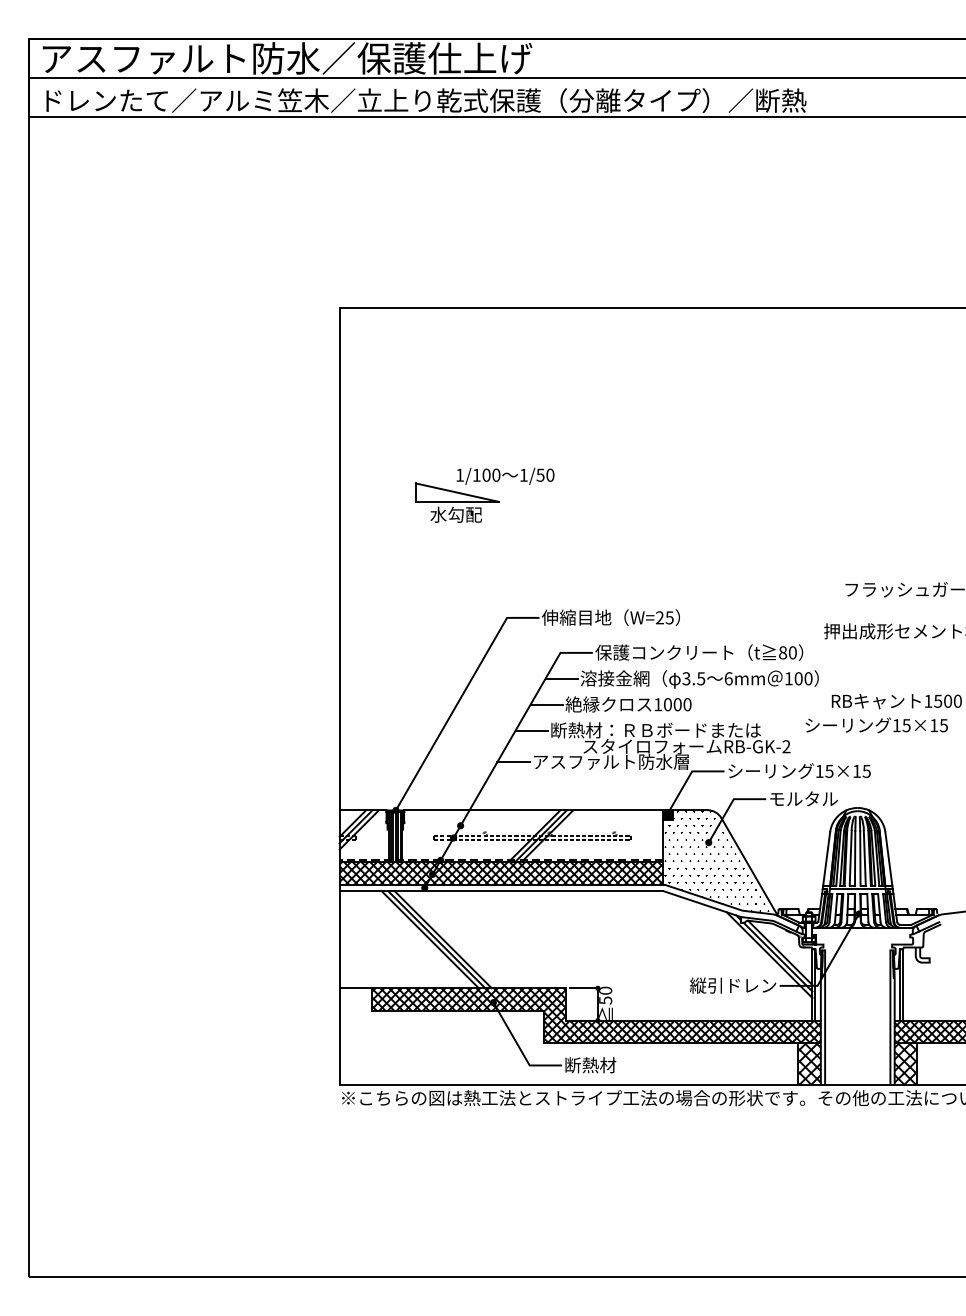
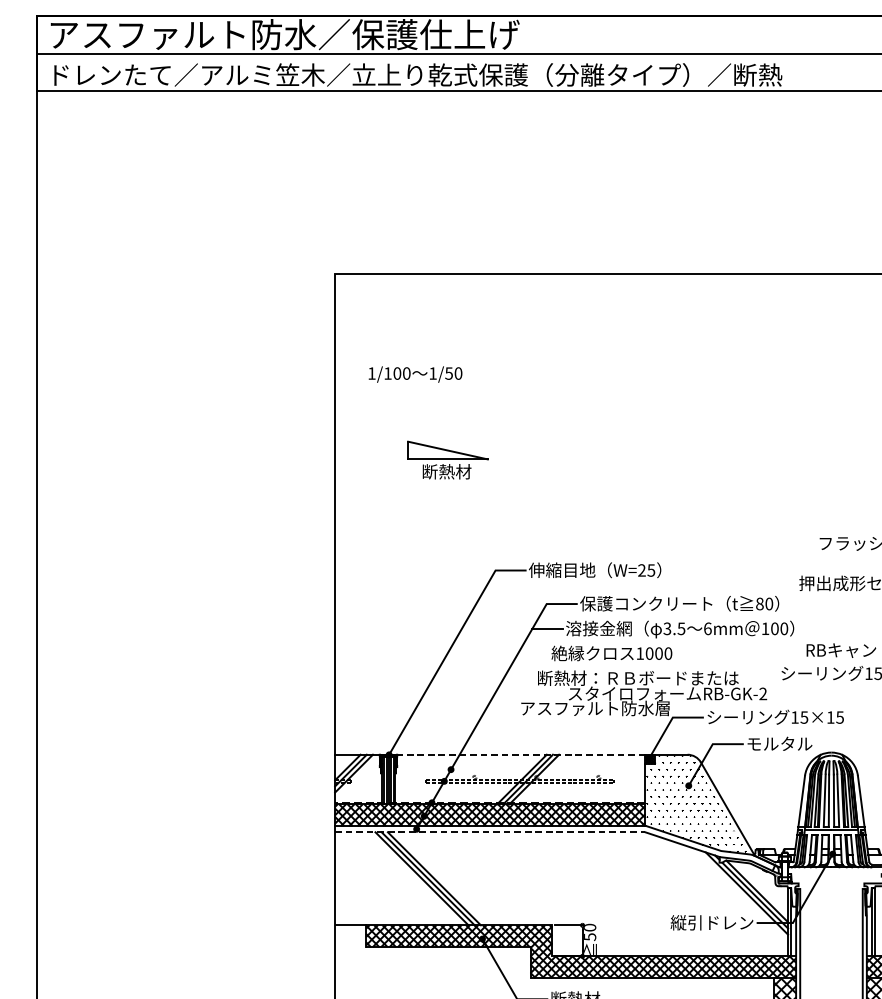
text: (505, 475) -> (415, 373), moved
text: (456, 514) -> (447, 471), 水勾配 -> 断熱材
line: (546, 704) -> (533, 653), removed
line: (531, 730) -> (518, 678), removed
line: (513, 762) -> (501, 709), removed
line: (533, 810) -> (520, 755), solid -> dashed
line: (501, 891) -> (490, 832), solid -> dashed

